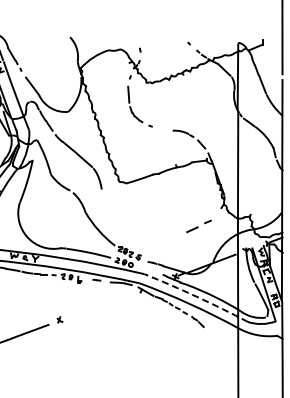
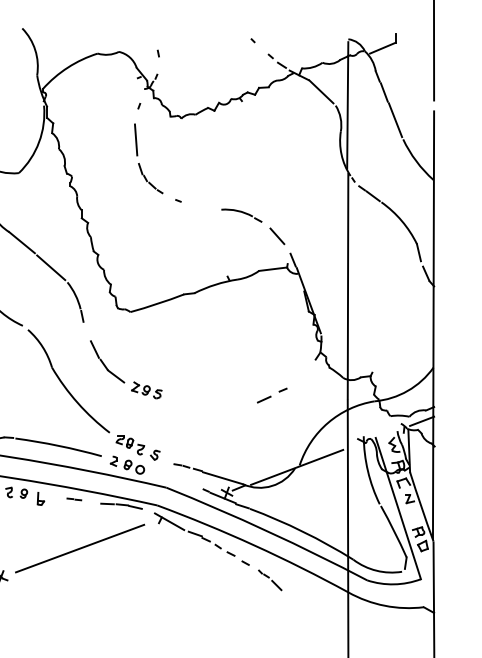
part: (123, 212) -> (125, 368), added
part: (198, 226) -> (271, 395), size x0.62
arc: (196, 296) -> (267, 530), dashed -> solid
line: (99, 305) -> (79, 548), added

